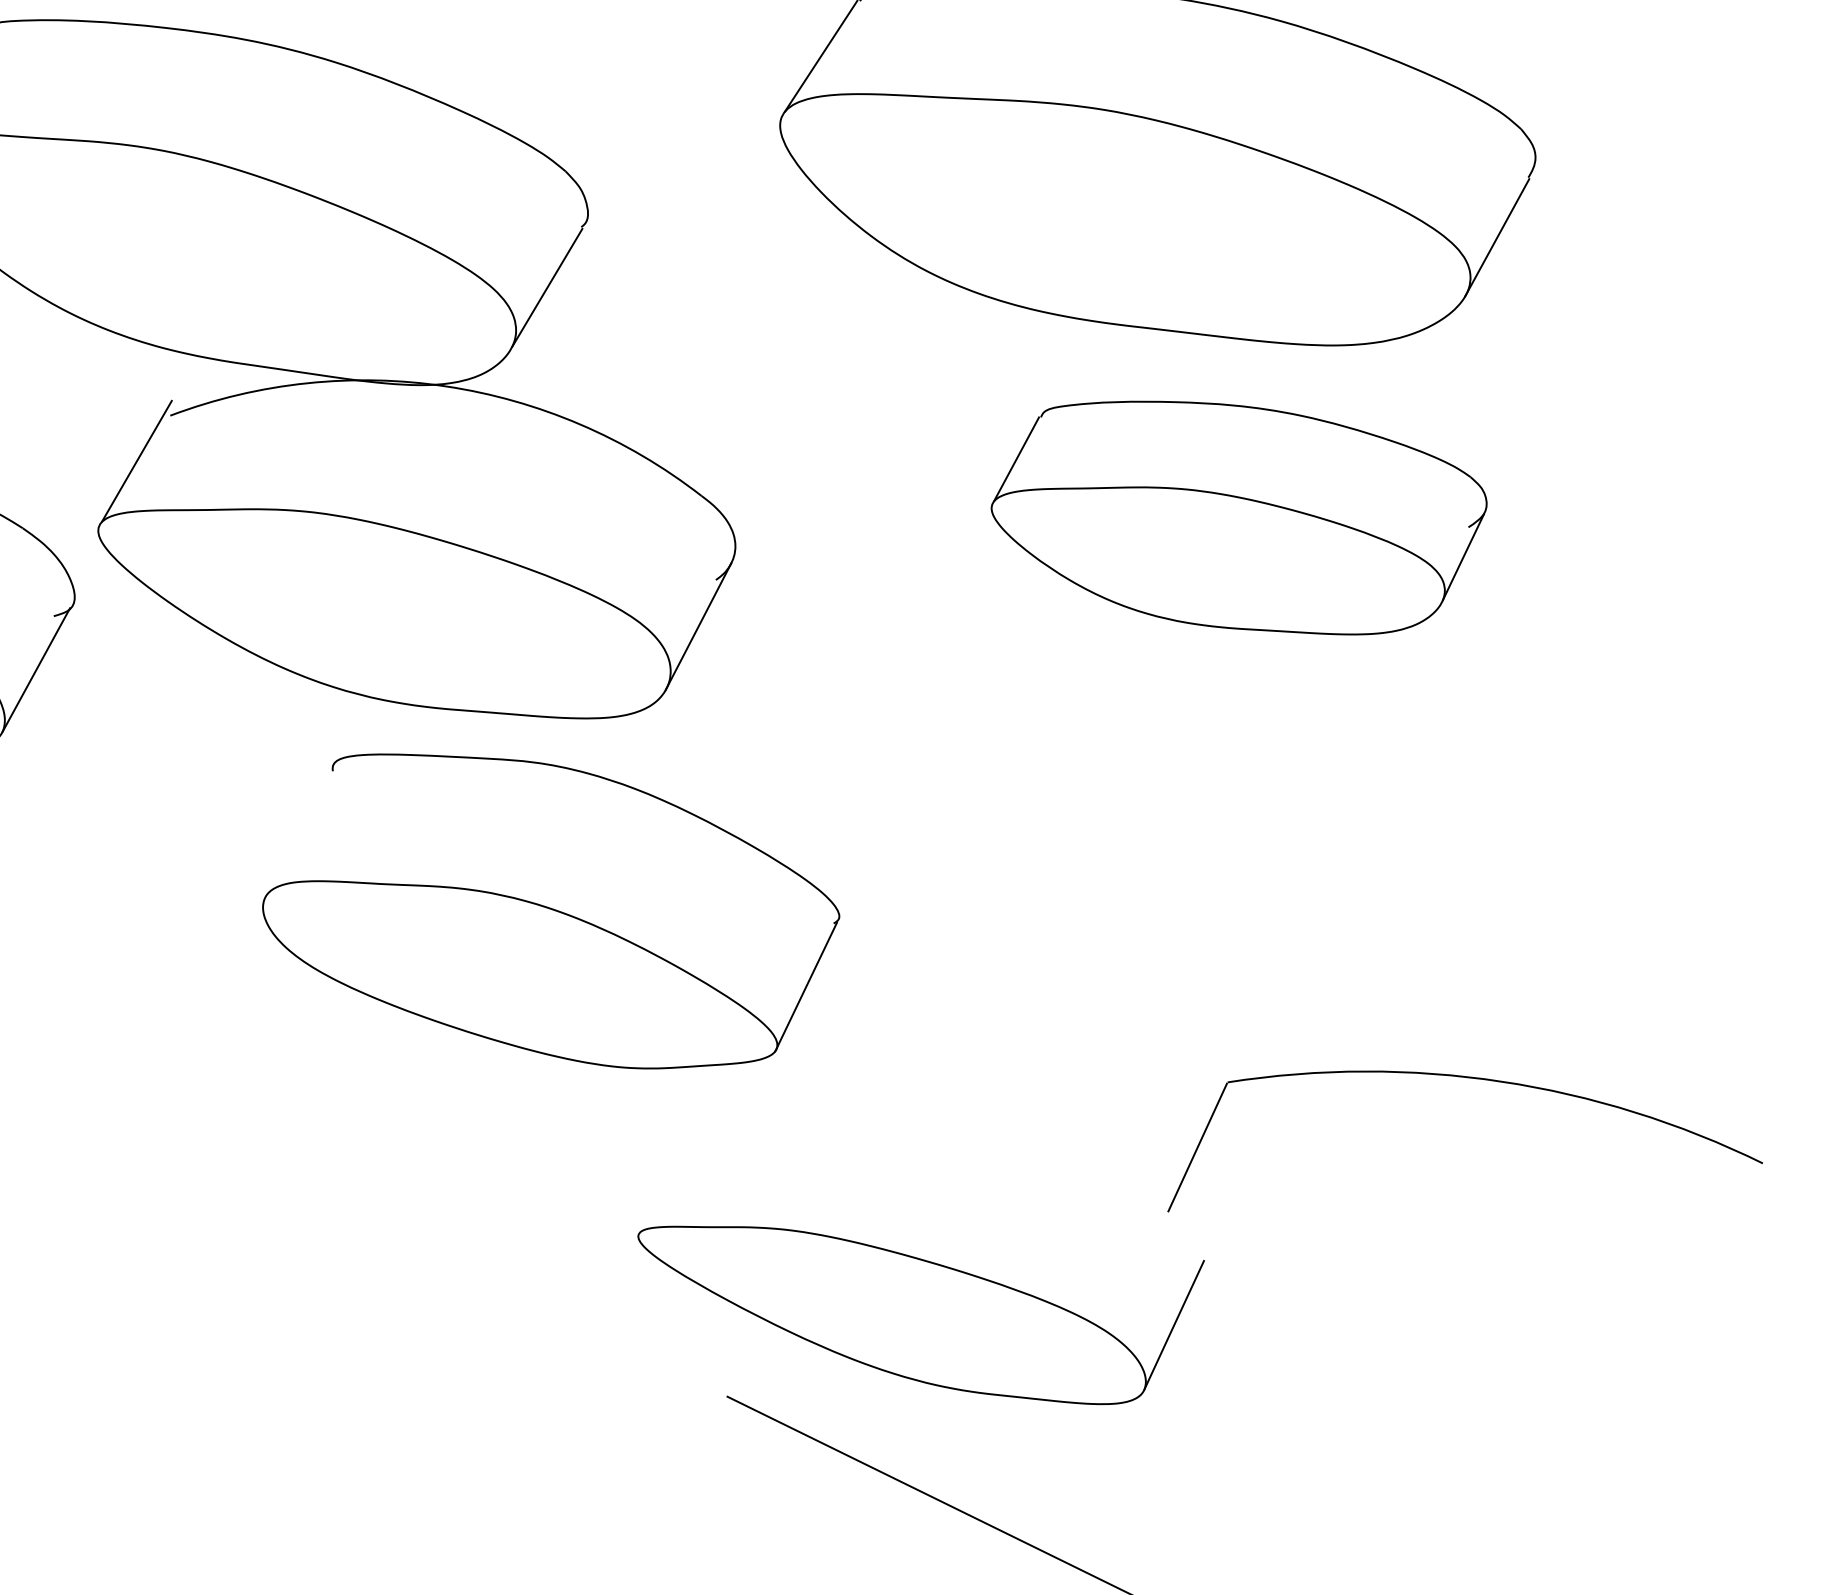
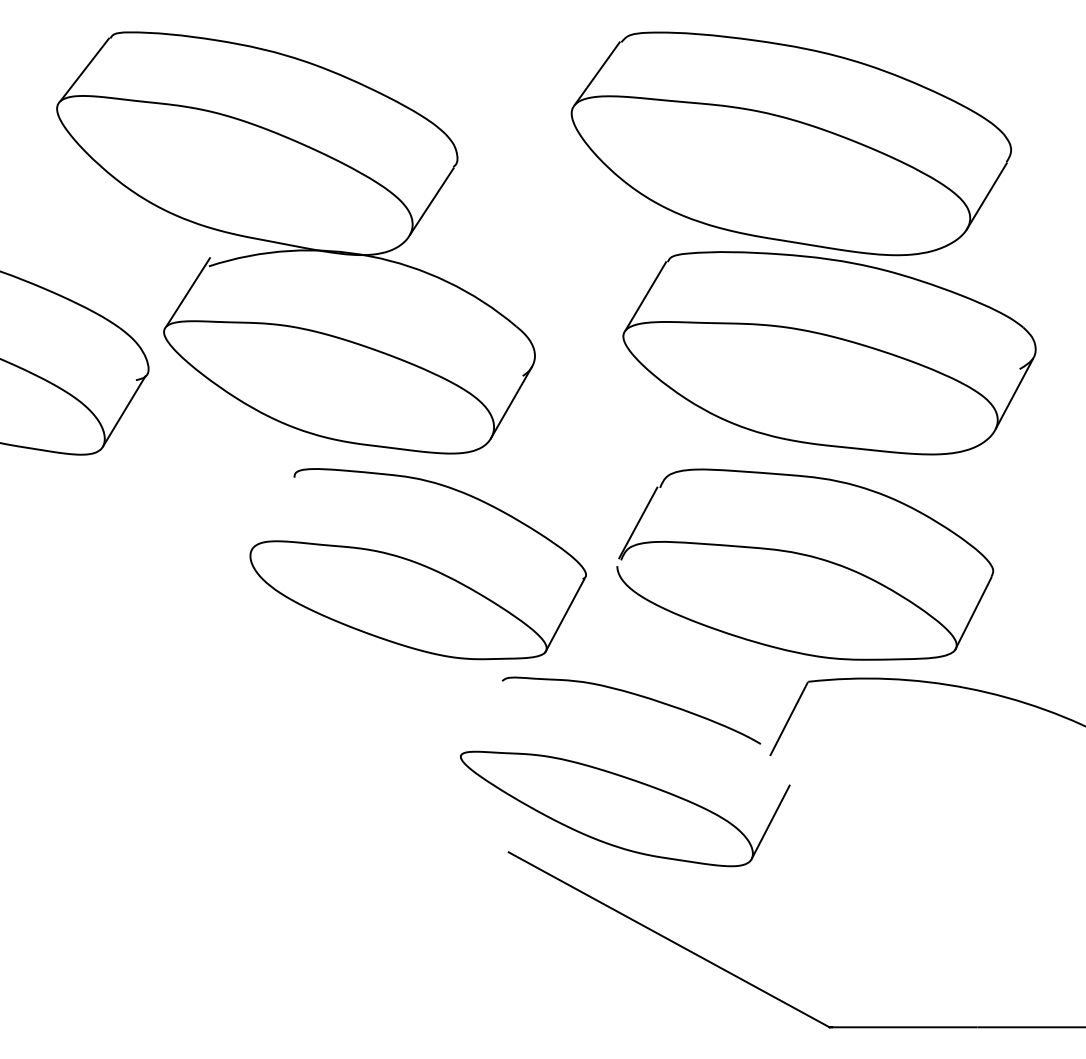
part: (1239, 518) -> (829, 353), size x1.43
part: (1215, 867) -> (806, 556), added
curve: (932, 1118) -> (635, 695), added

